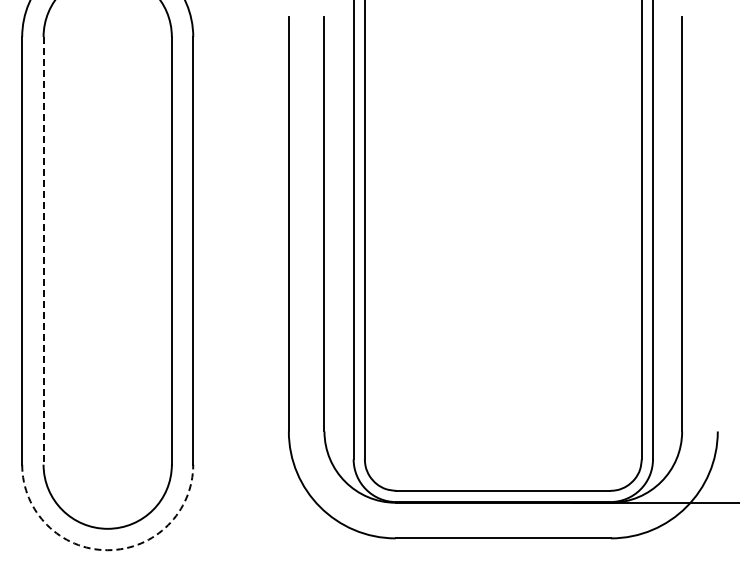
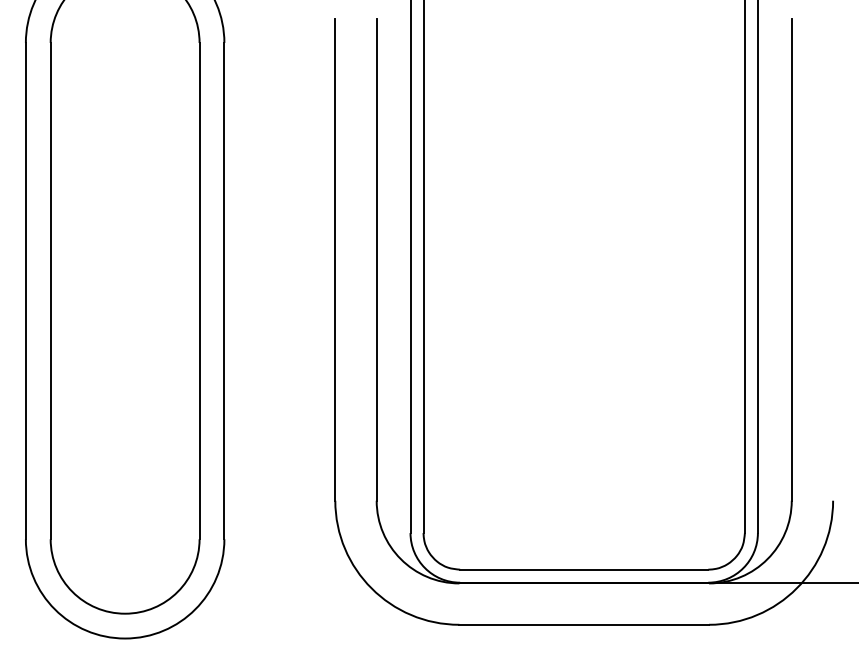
line: (43, 250) -> (50, 290), dashed -> solid
arc: (107, 550) -> (124, 638), dashed -> solid

